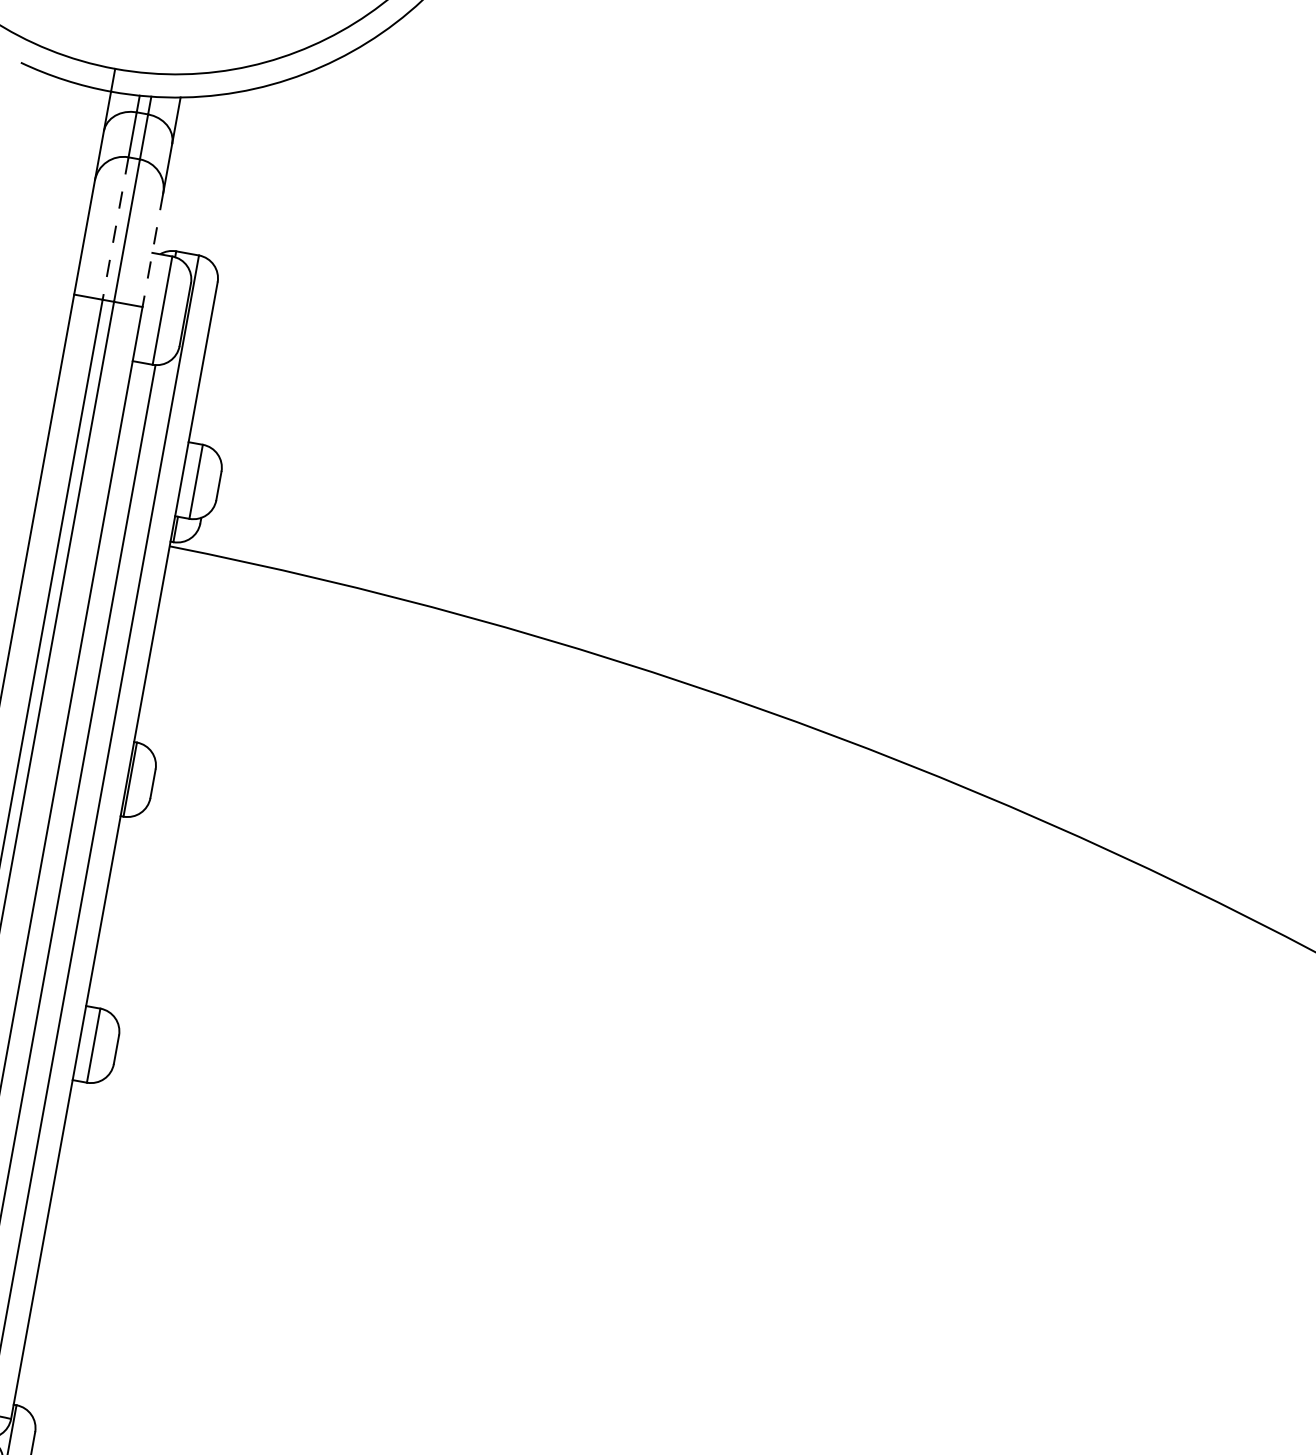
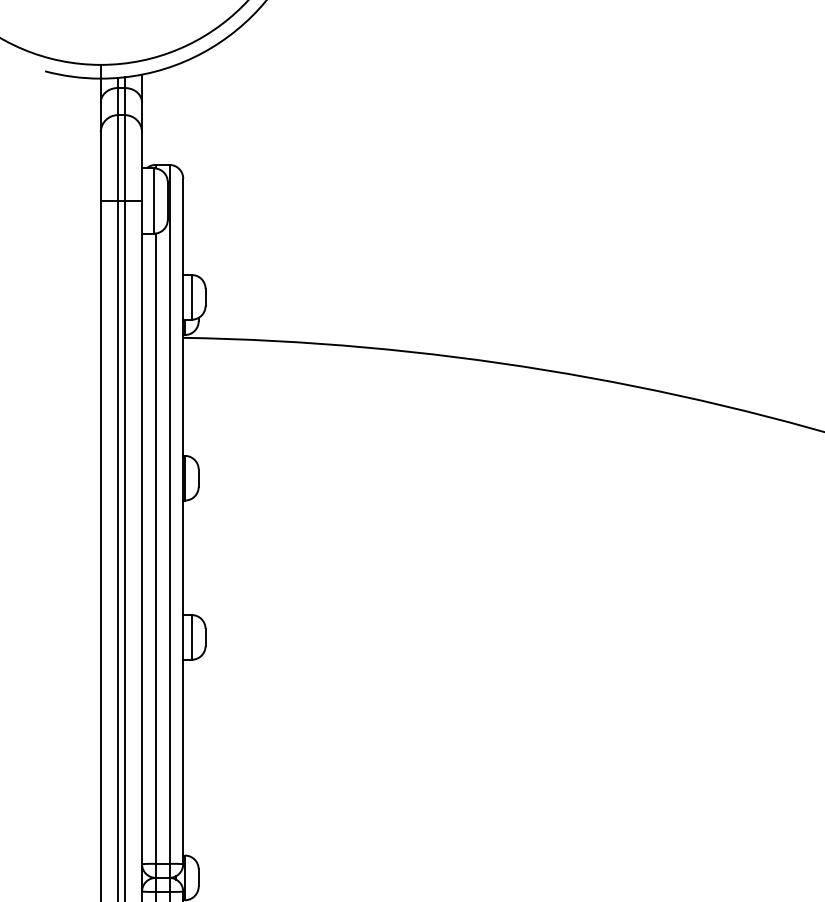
line: (114, 229) -> (117, 158), dashed -> solid
line: (153, 251) -> (142, 167), dashed -> solid

